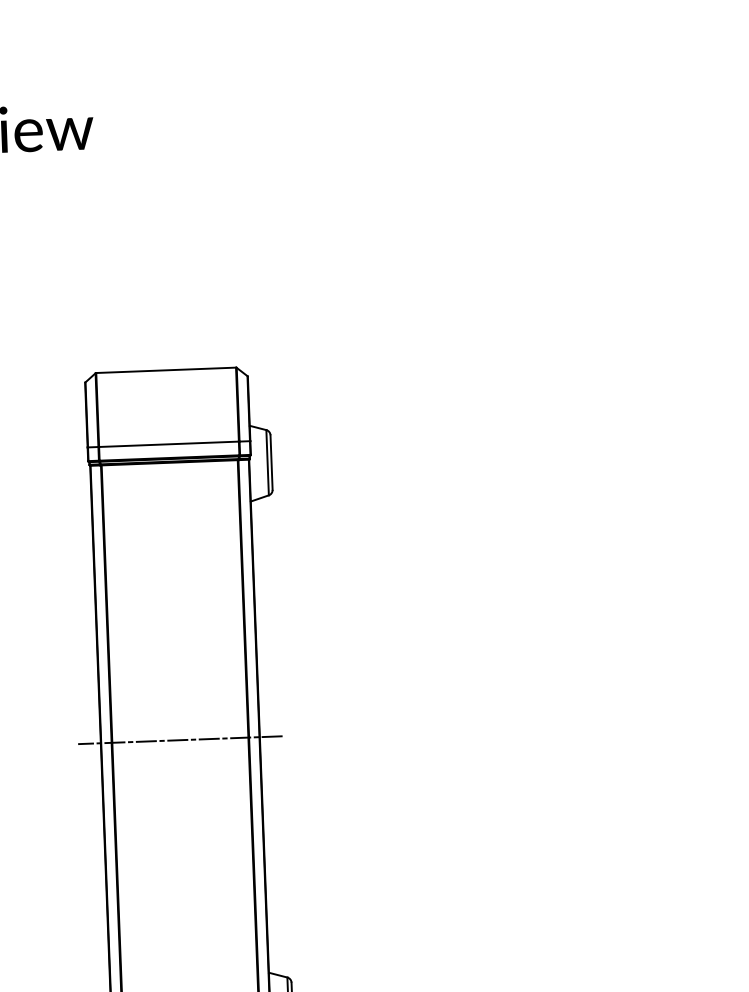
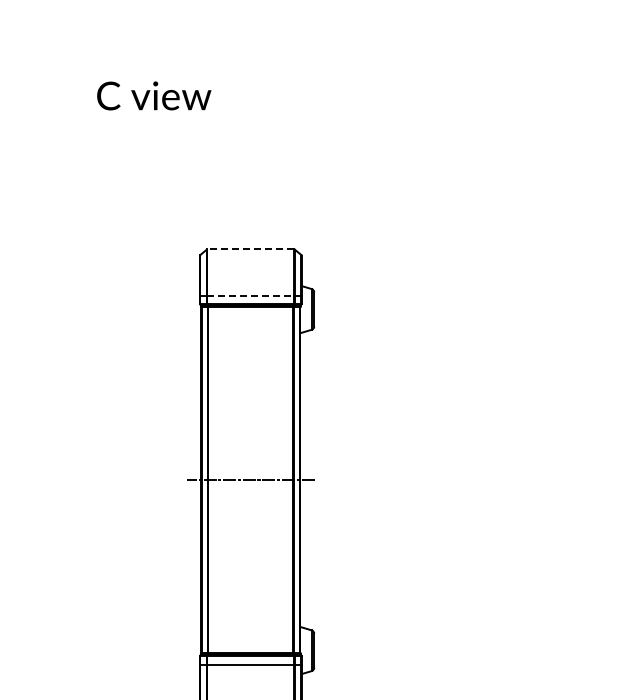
line: (165, 370) -> (250, 249), solid -> dashed
line: (168, 444) -> (250, 295), solid -> dashed

